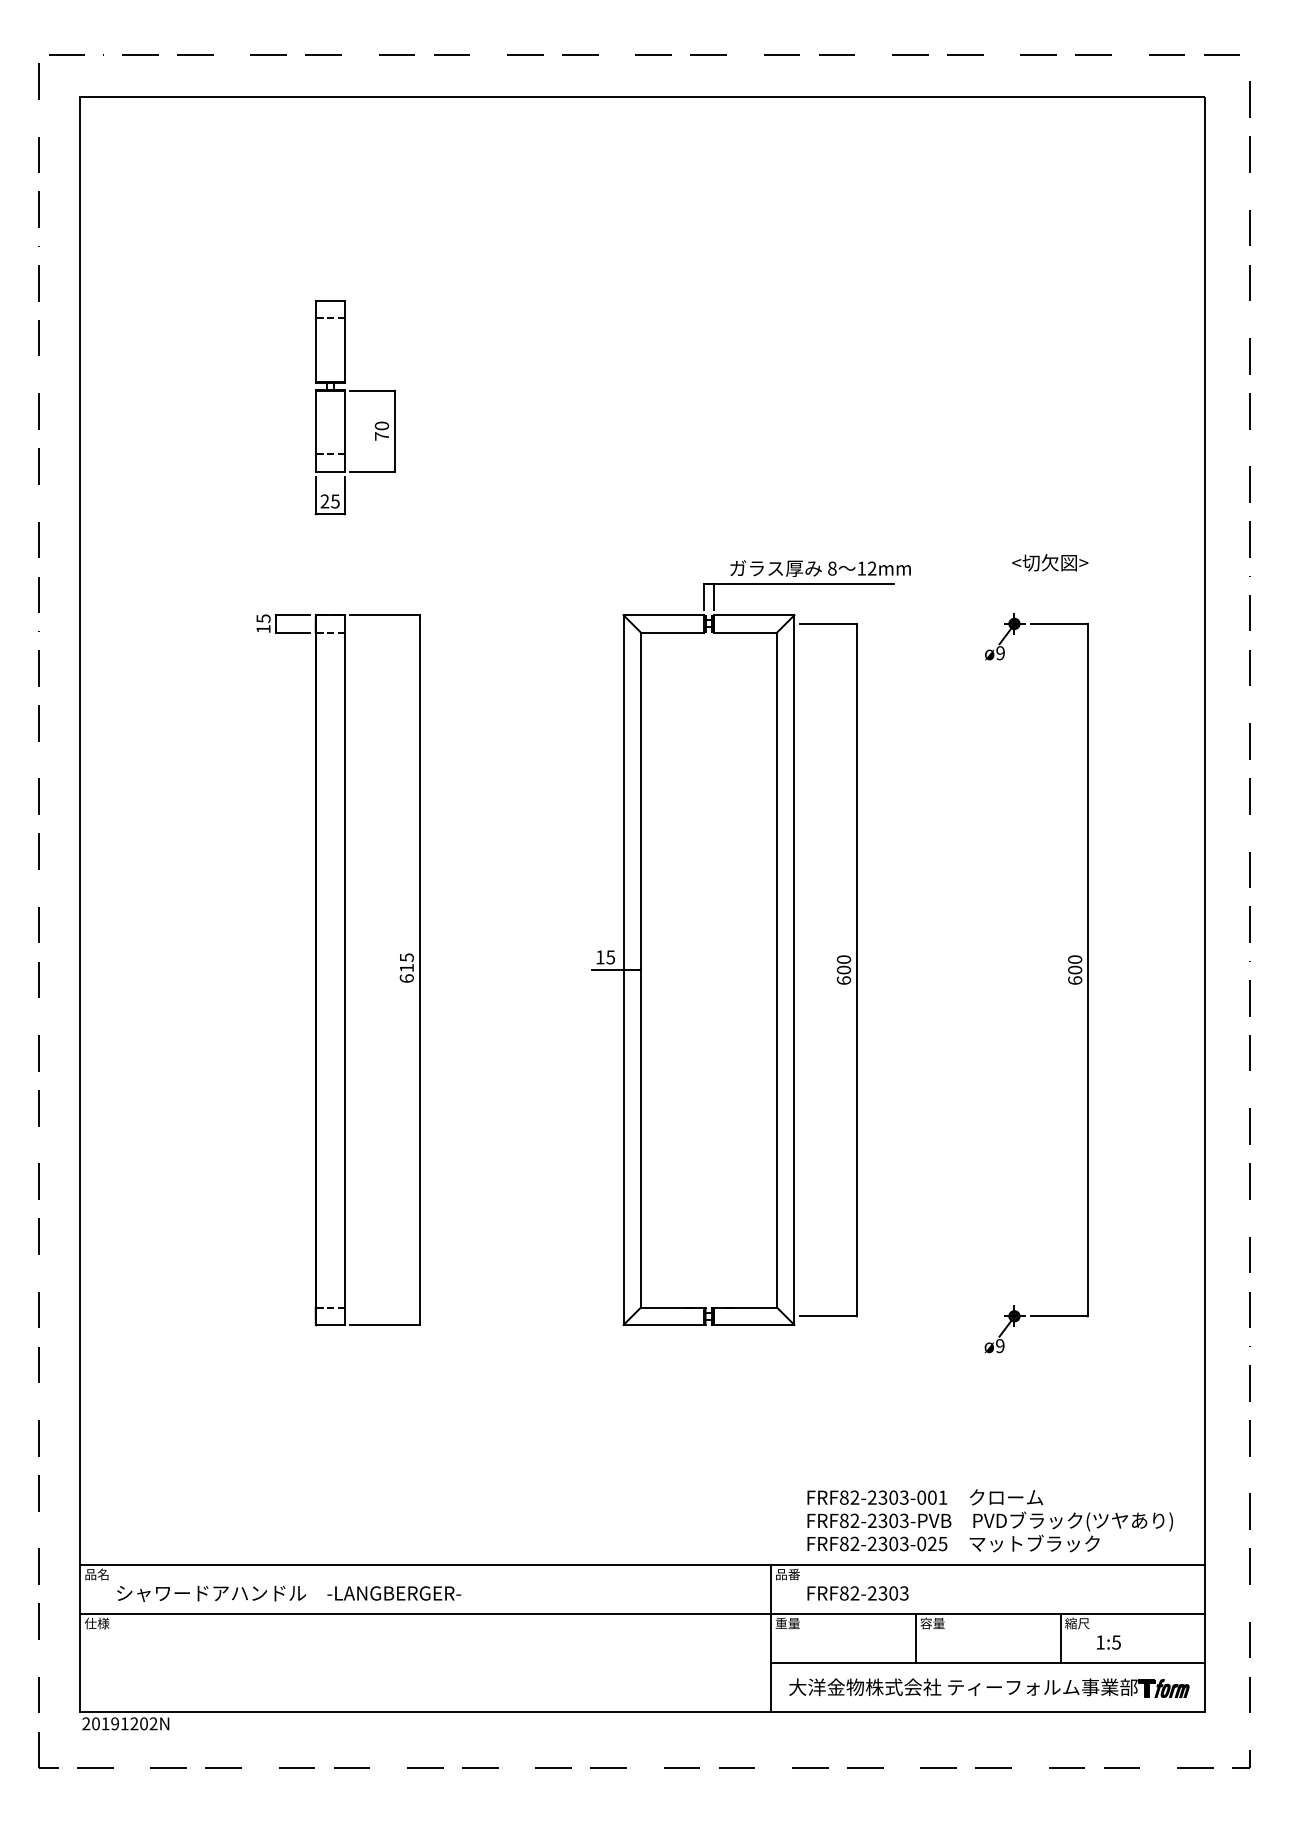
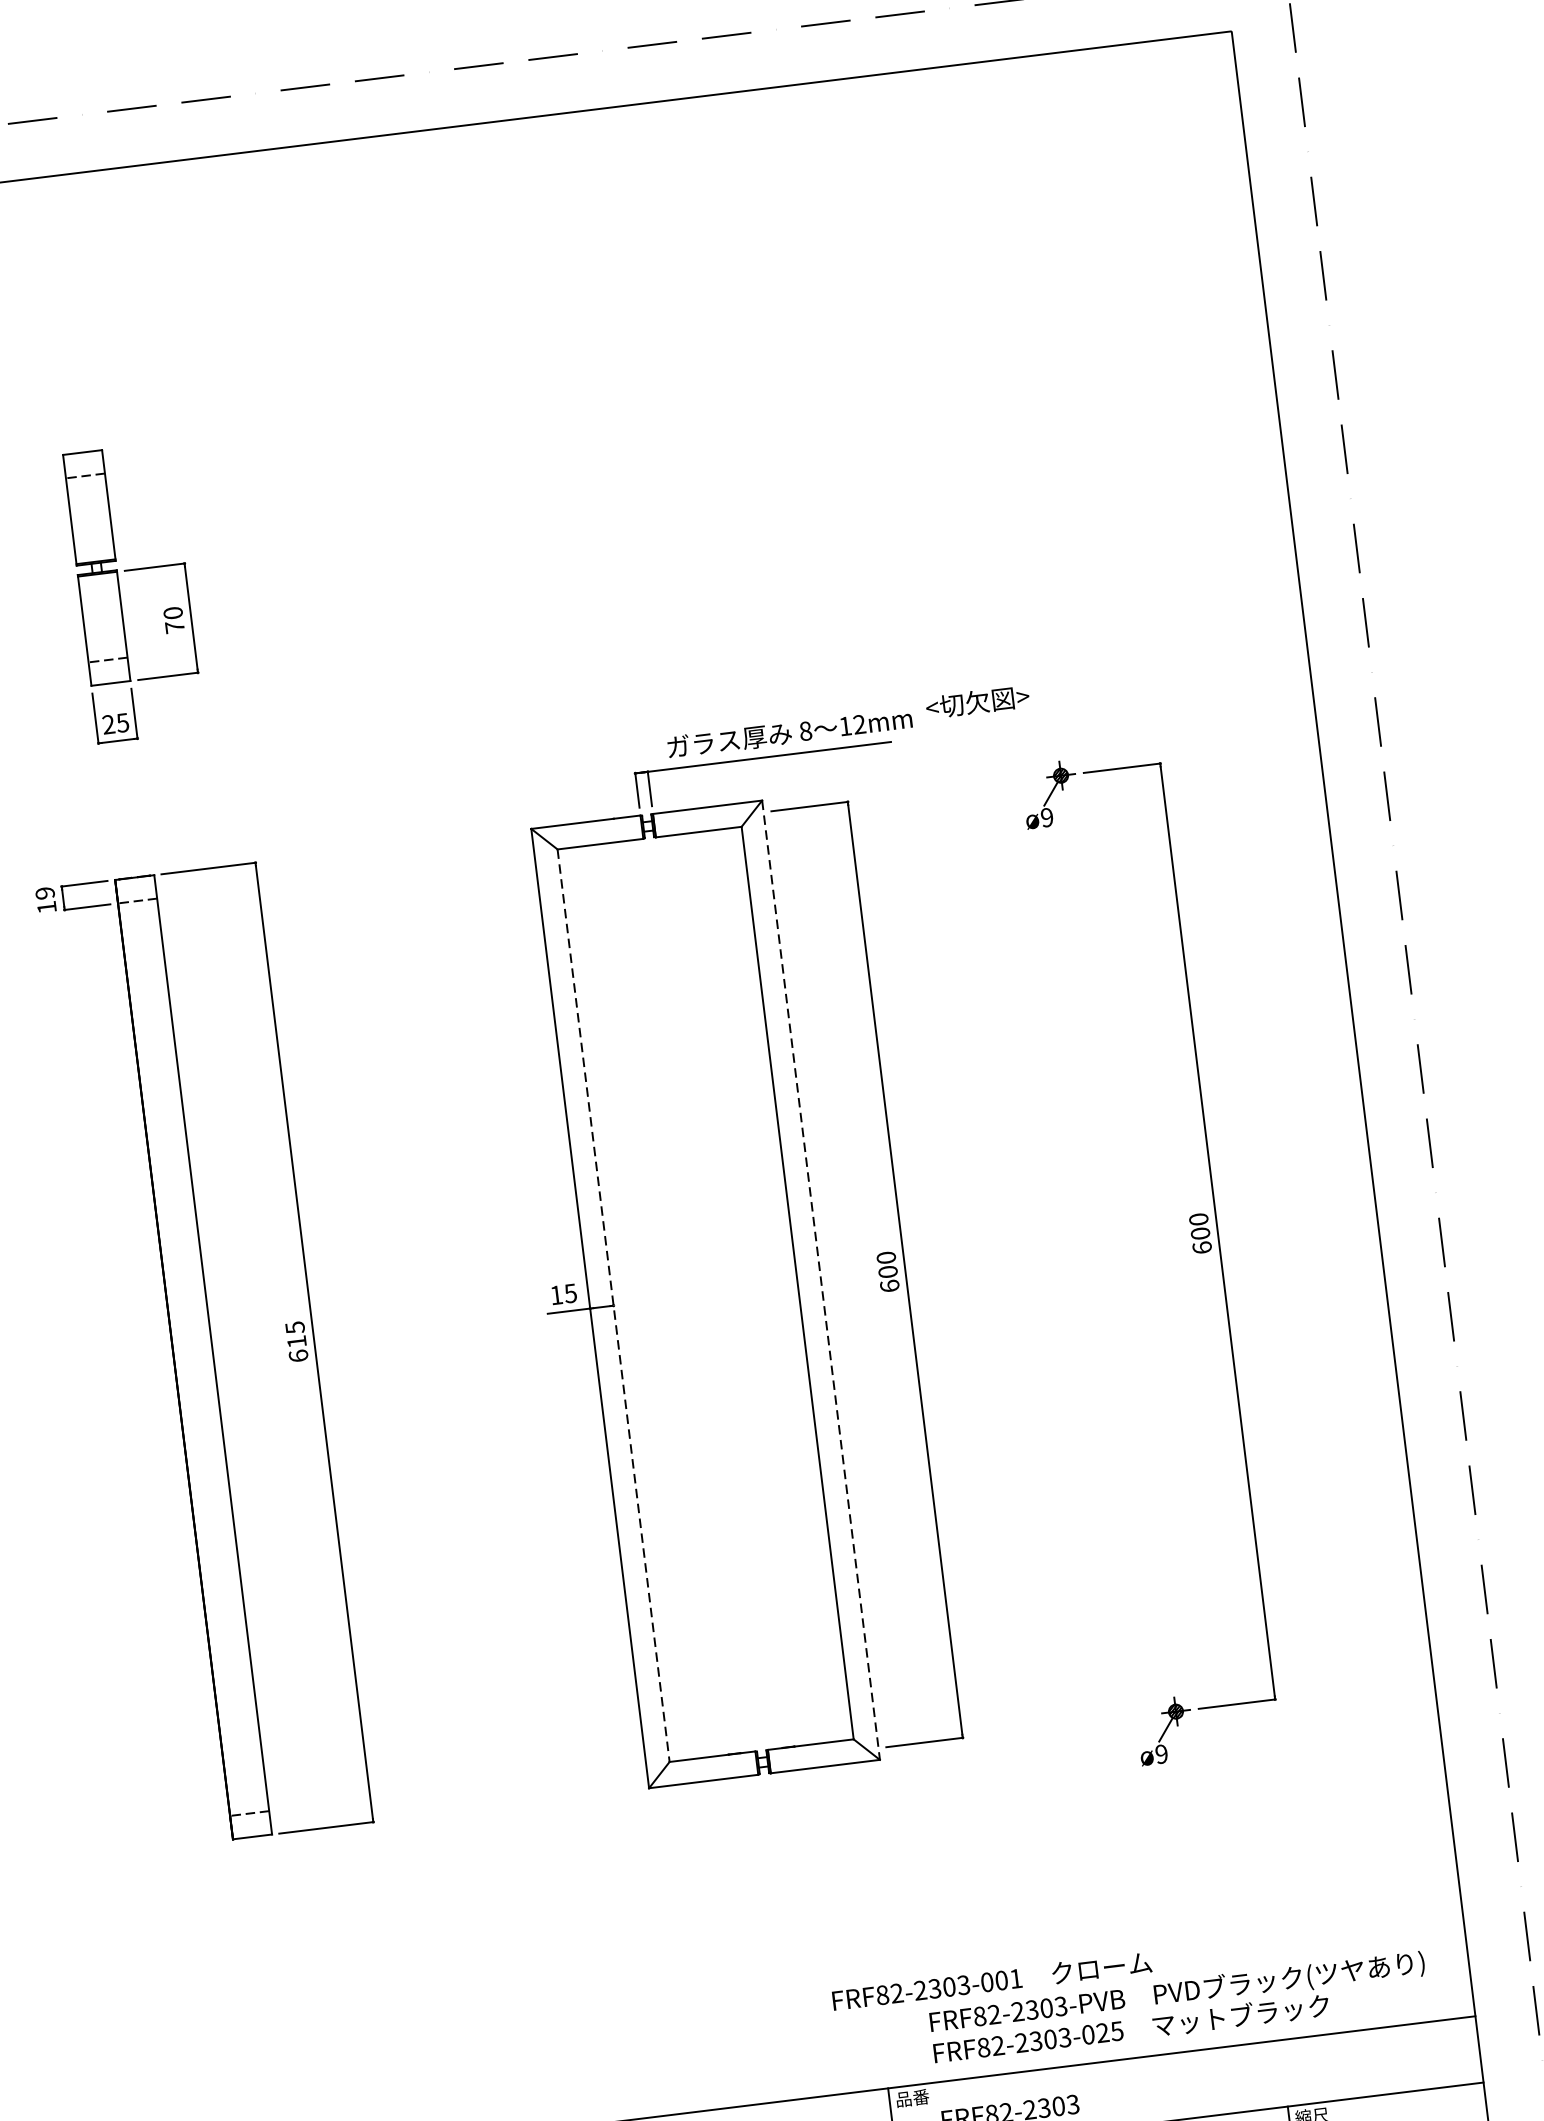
text: (1050, 562) -> (977, 701), moved
text: (263, 618) -> (45, 893), 15 -> 19
line: (640, 970) -> (613, 1306), solid -> dashed
line: (794, 970) -> (821, 1280), solid -> dashed
text: (925, 1497) -> (992, 1981), moved

